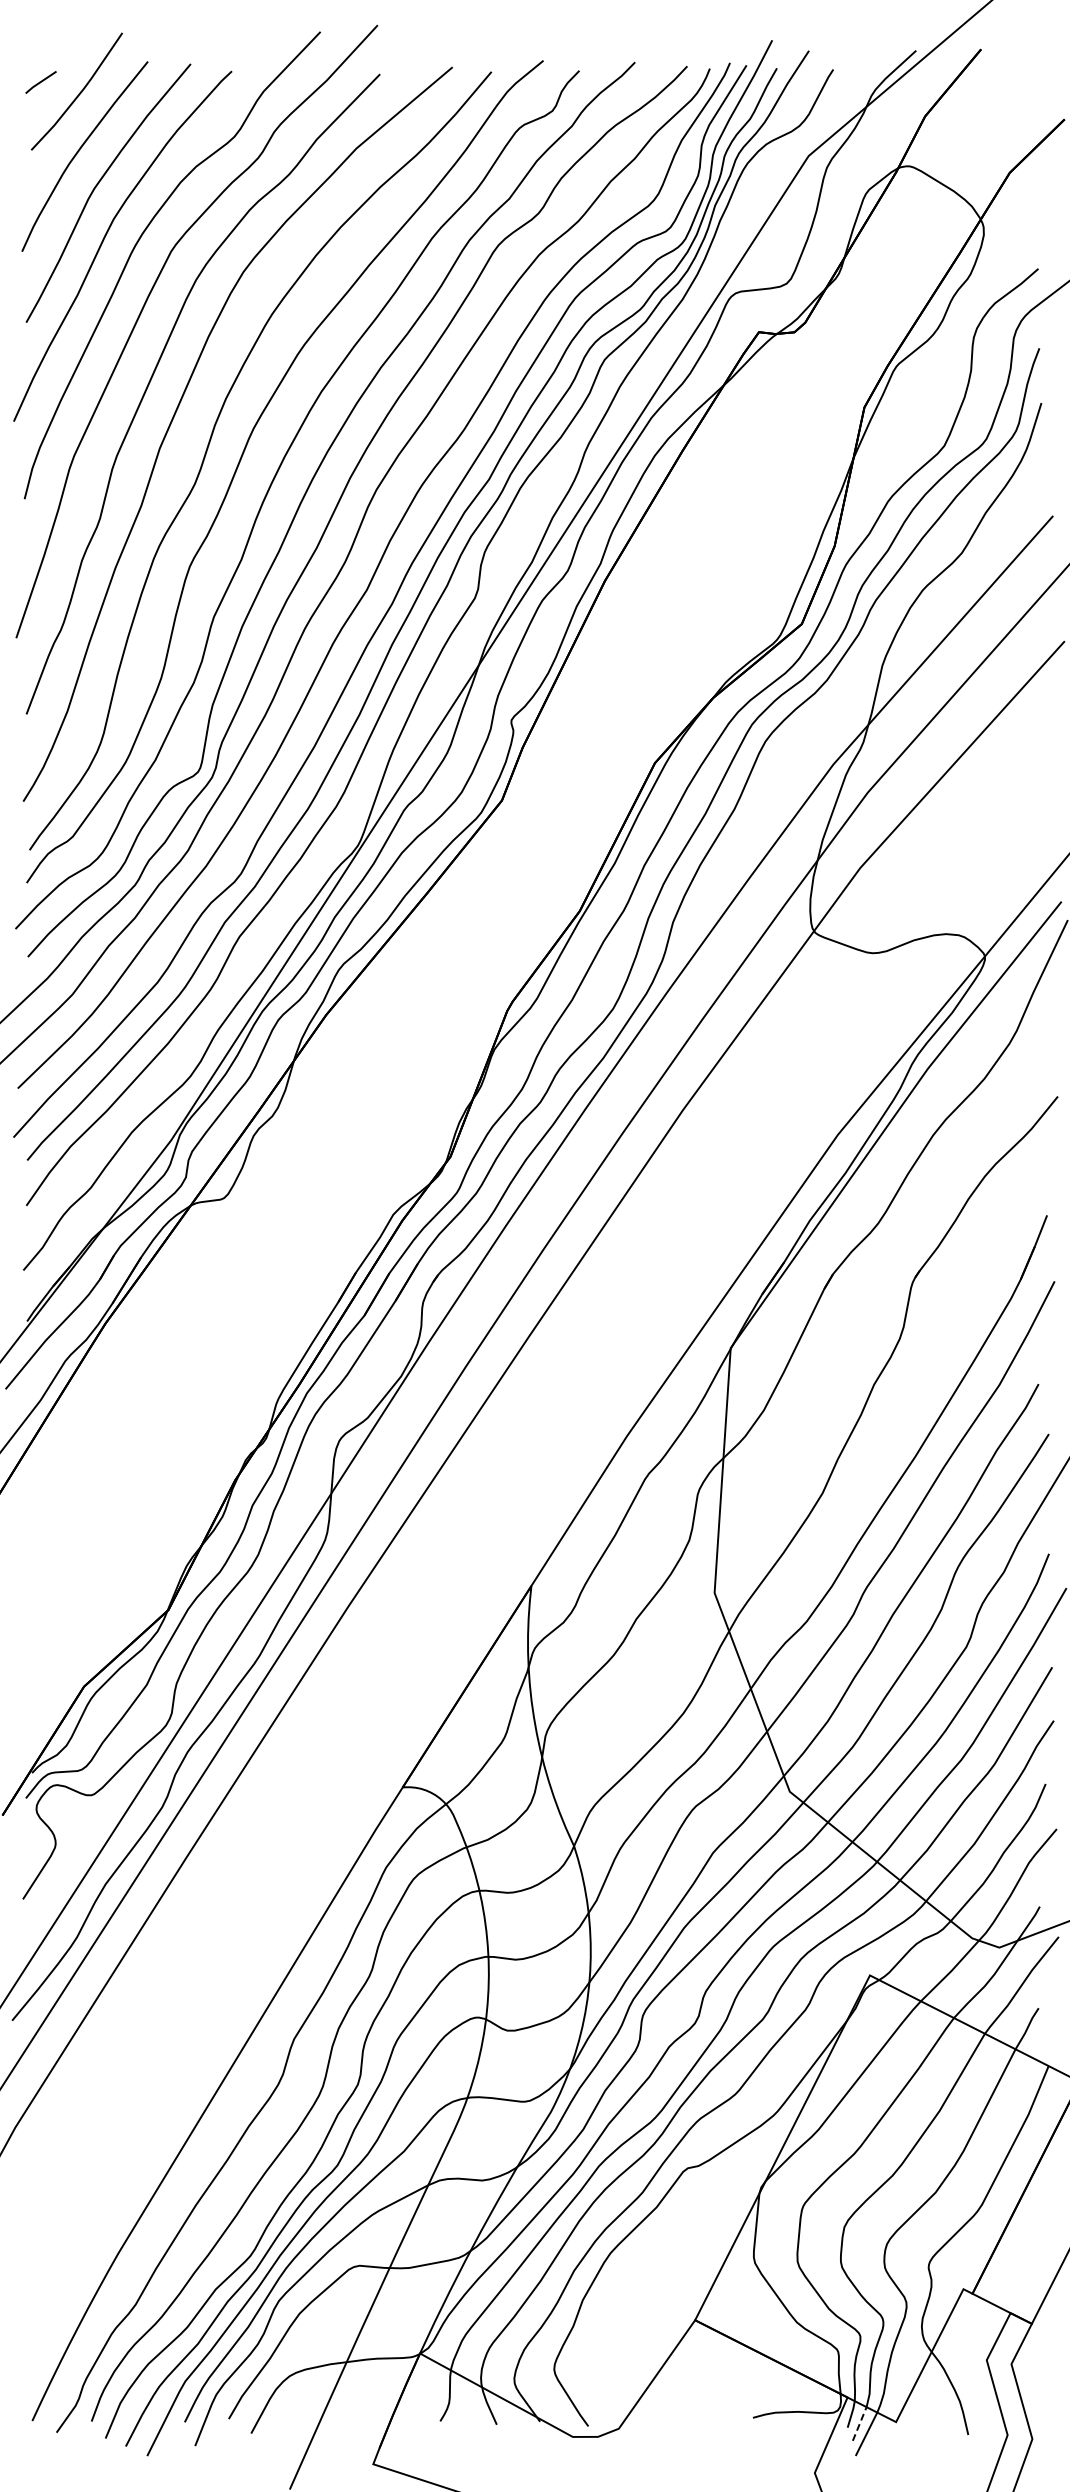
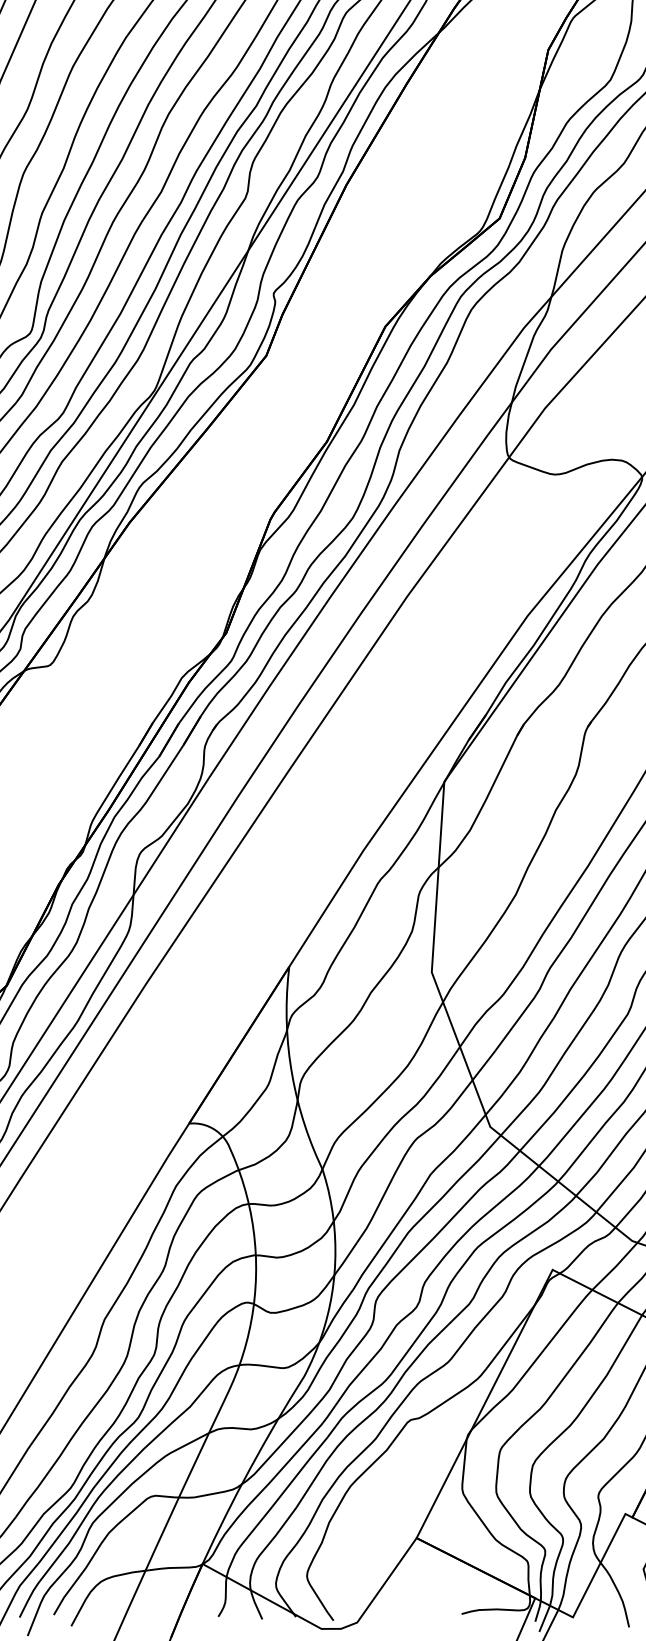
line: (859, 2423) -> (544, 1618), dashed -> solid

